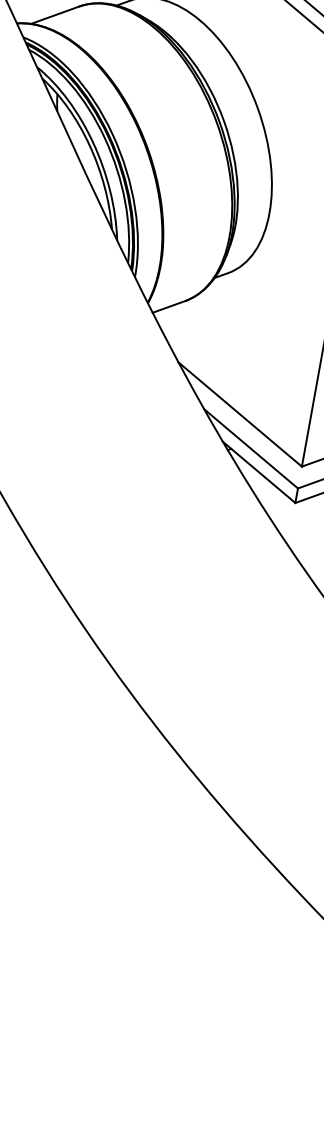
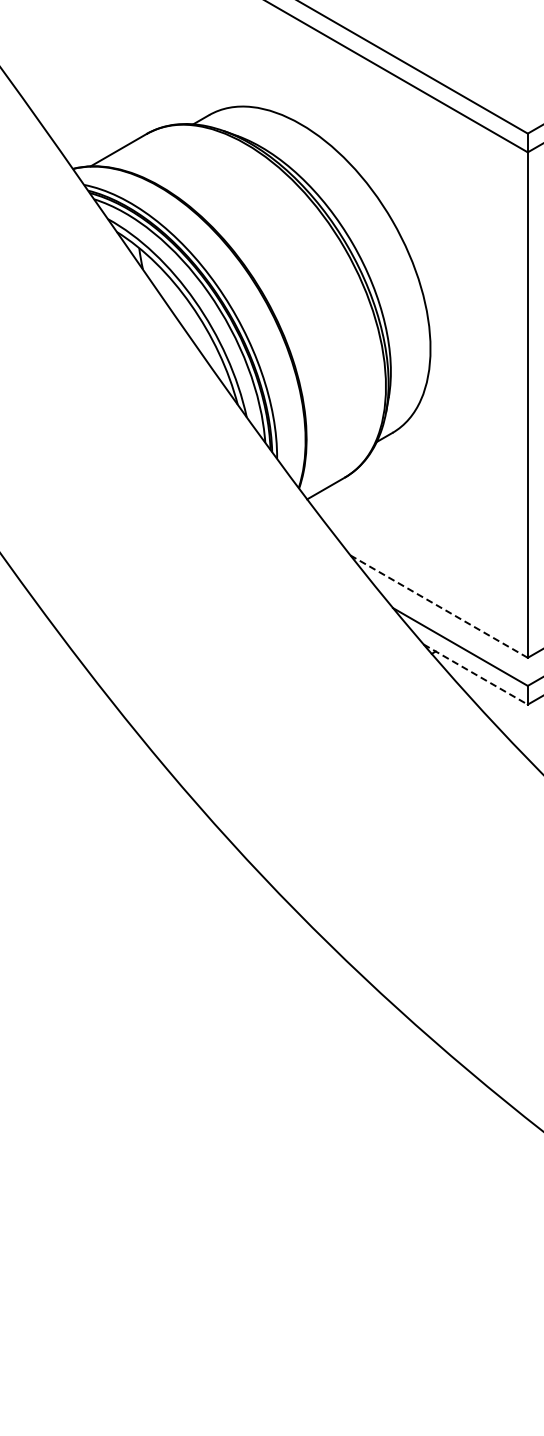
line: (239, 414) -> (438, 606), solid -> dashed
line: (259, 472) -> (476, 674), solid -> dashed

